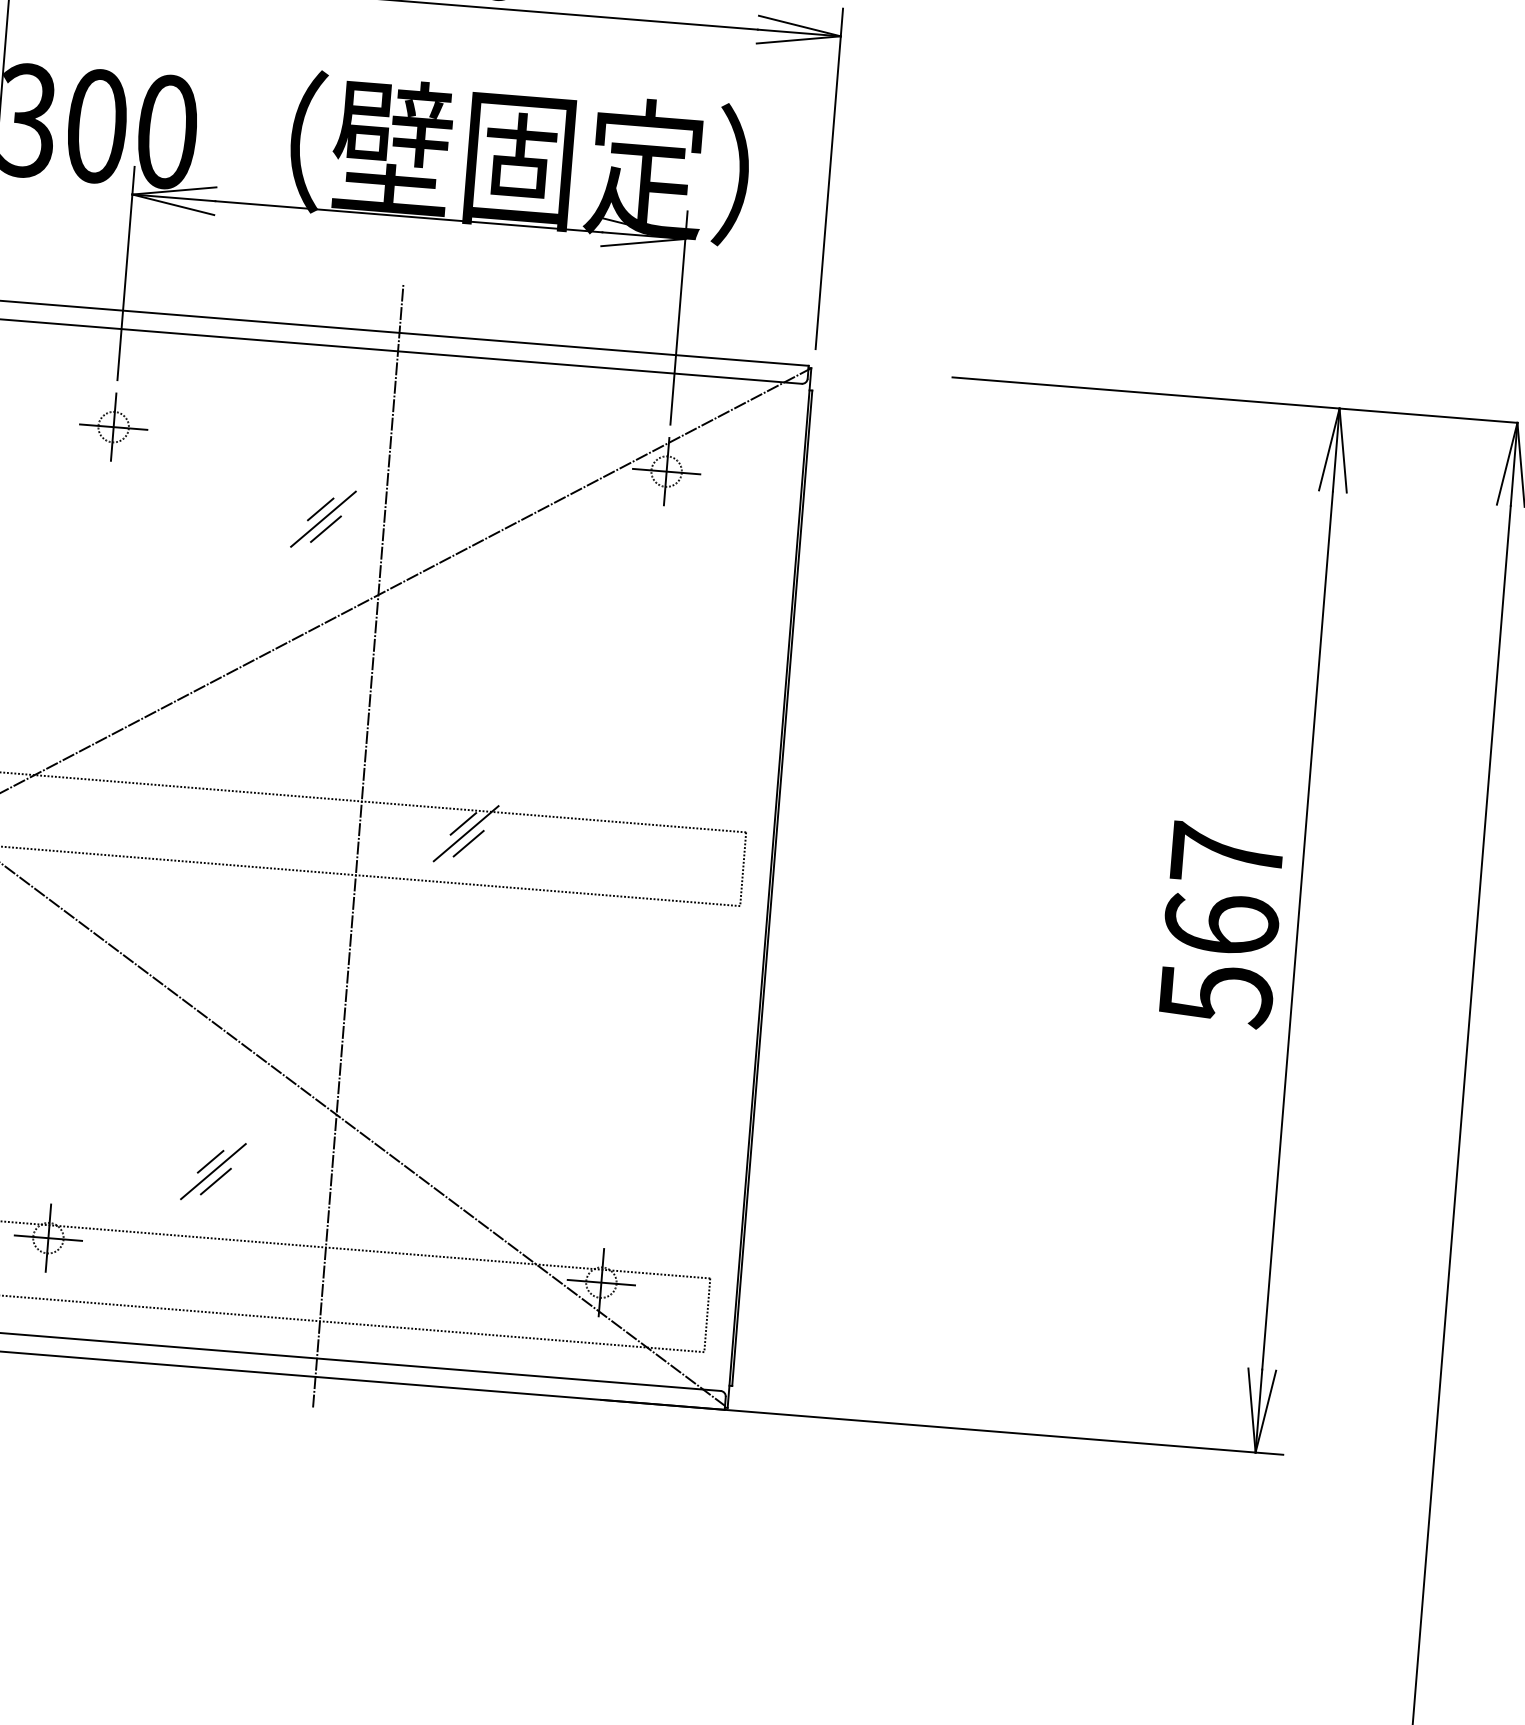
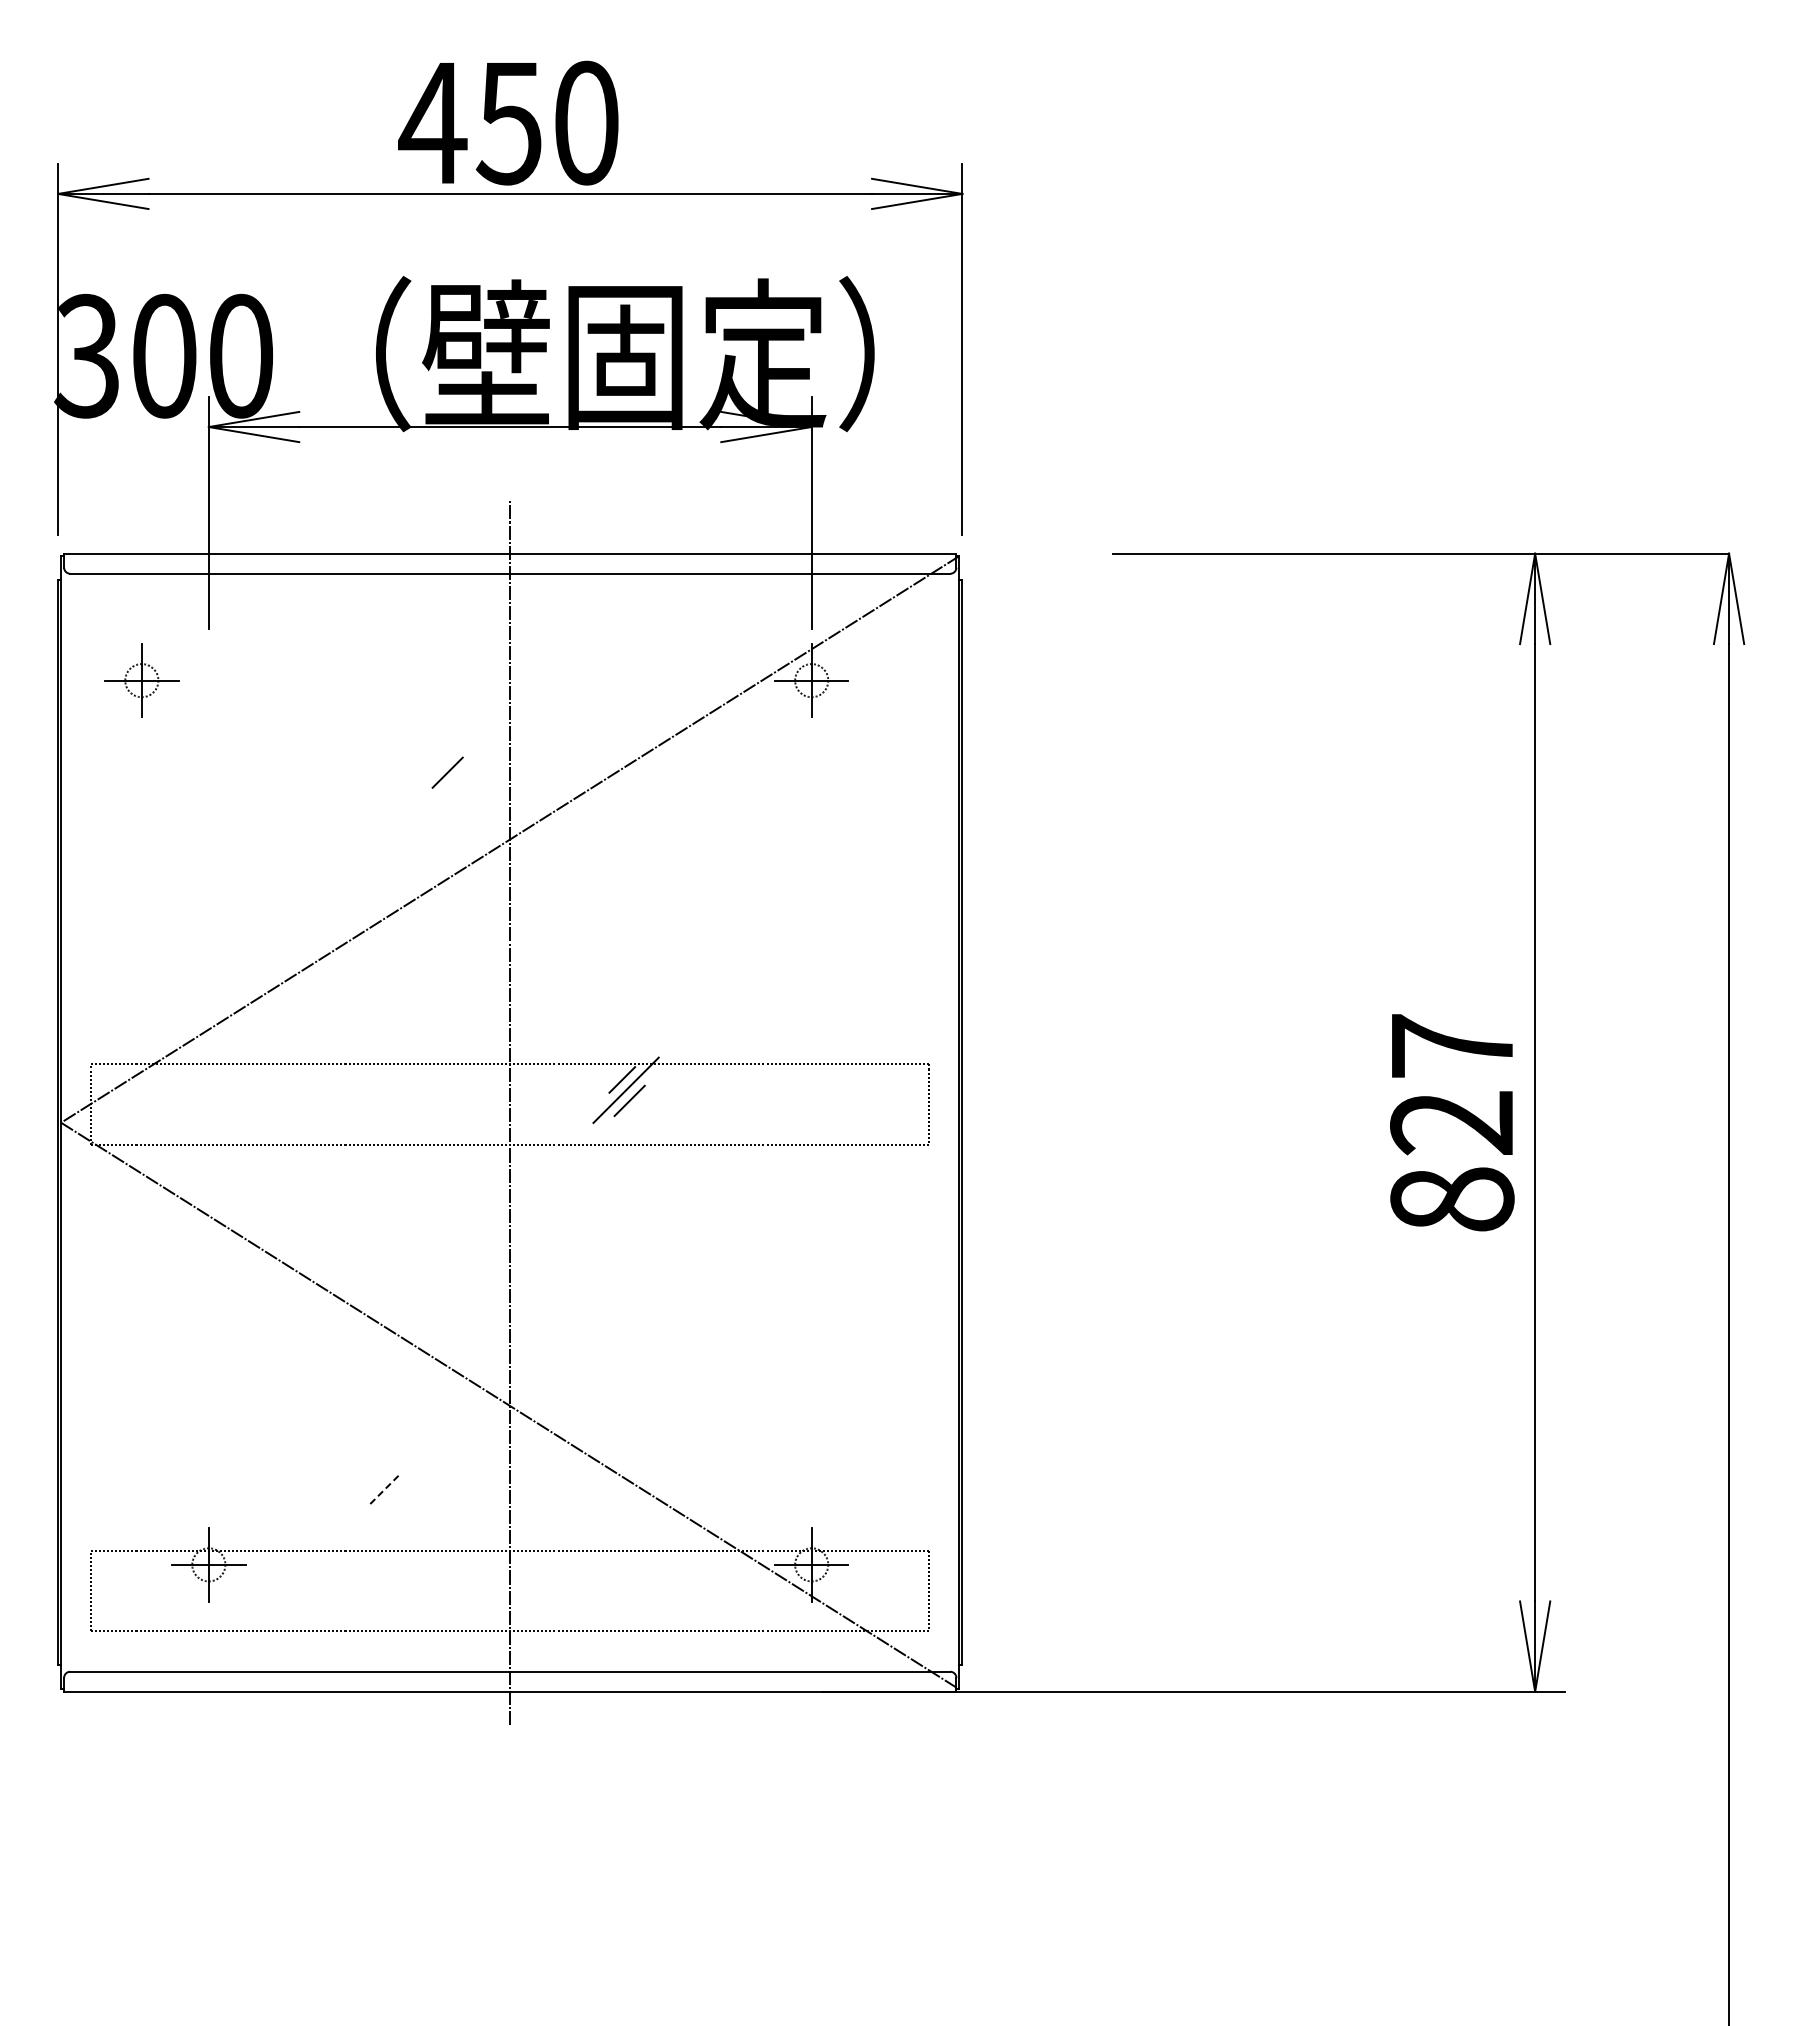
part: (113, 426) -> (141, 680), moved
line: (320, 509) -> (440, 751), removed
line: (322, 518) -> (443, 761), removed
text: (1218, 959) -> (1452, 1161), 567 -> 827
line: (210, 1161) -> (377, 1467), removed
line: (213, 1171) -> (381, 1478), removed
line: (216, 1181) -> (385, 1488), solid -> dashed

